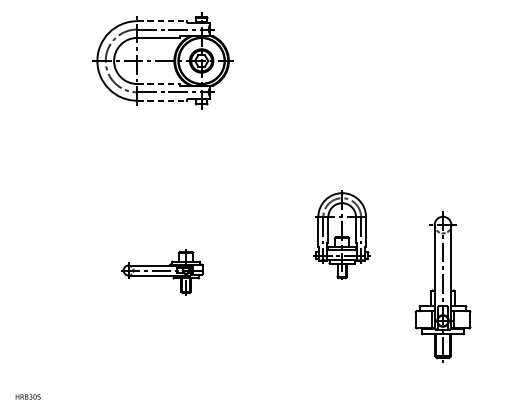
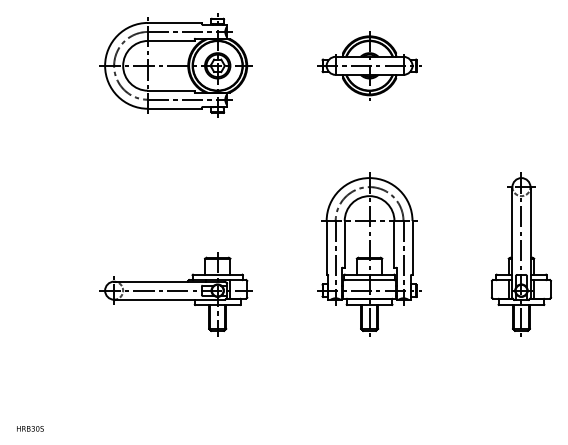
line: (161, 20) -> (174, 22), dashed -> solid
part: (342, 60) -> (369, 65), added
line: (158, 83) -> (171, 90), dashed -> solid
line: (161, 100) -> (174, 108), dashed -> solid
part: (342, 235) -> (369, 254), size x1.67
part: (162, 272) -> (175, 294), size x1.67
part: (442, 287) -> (520, 254), moved

